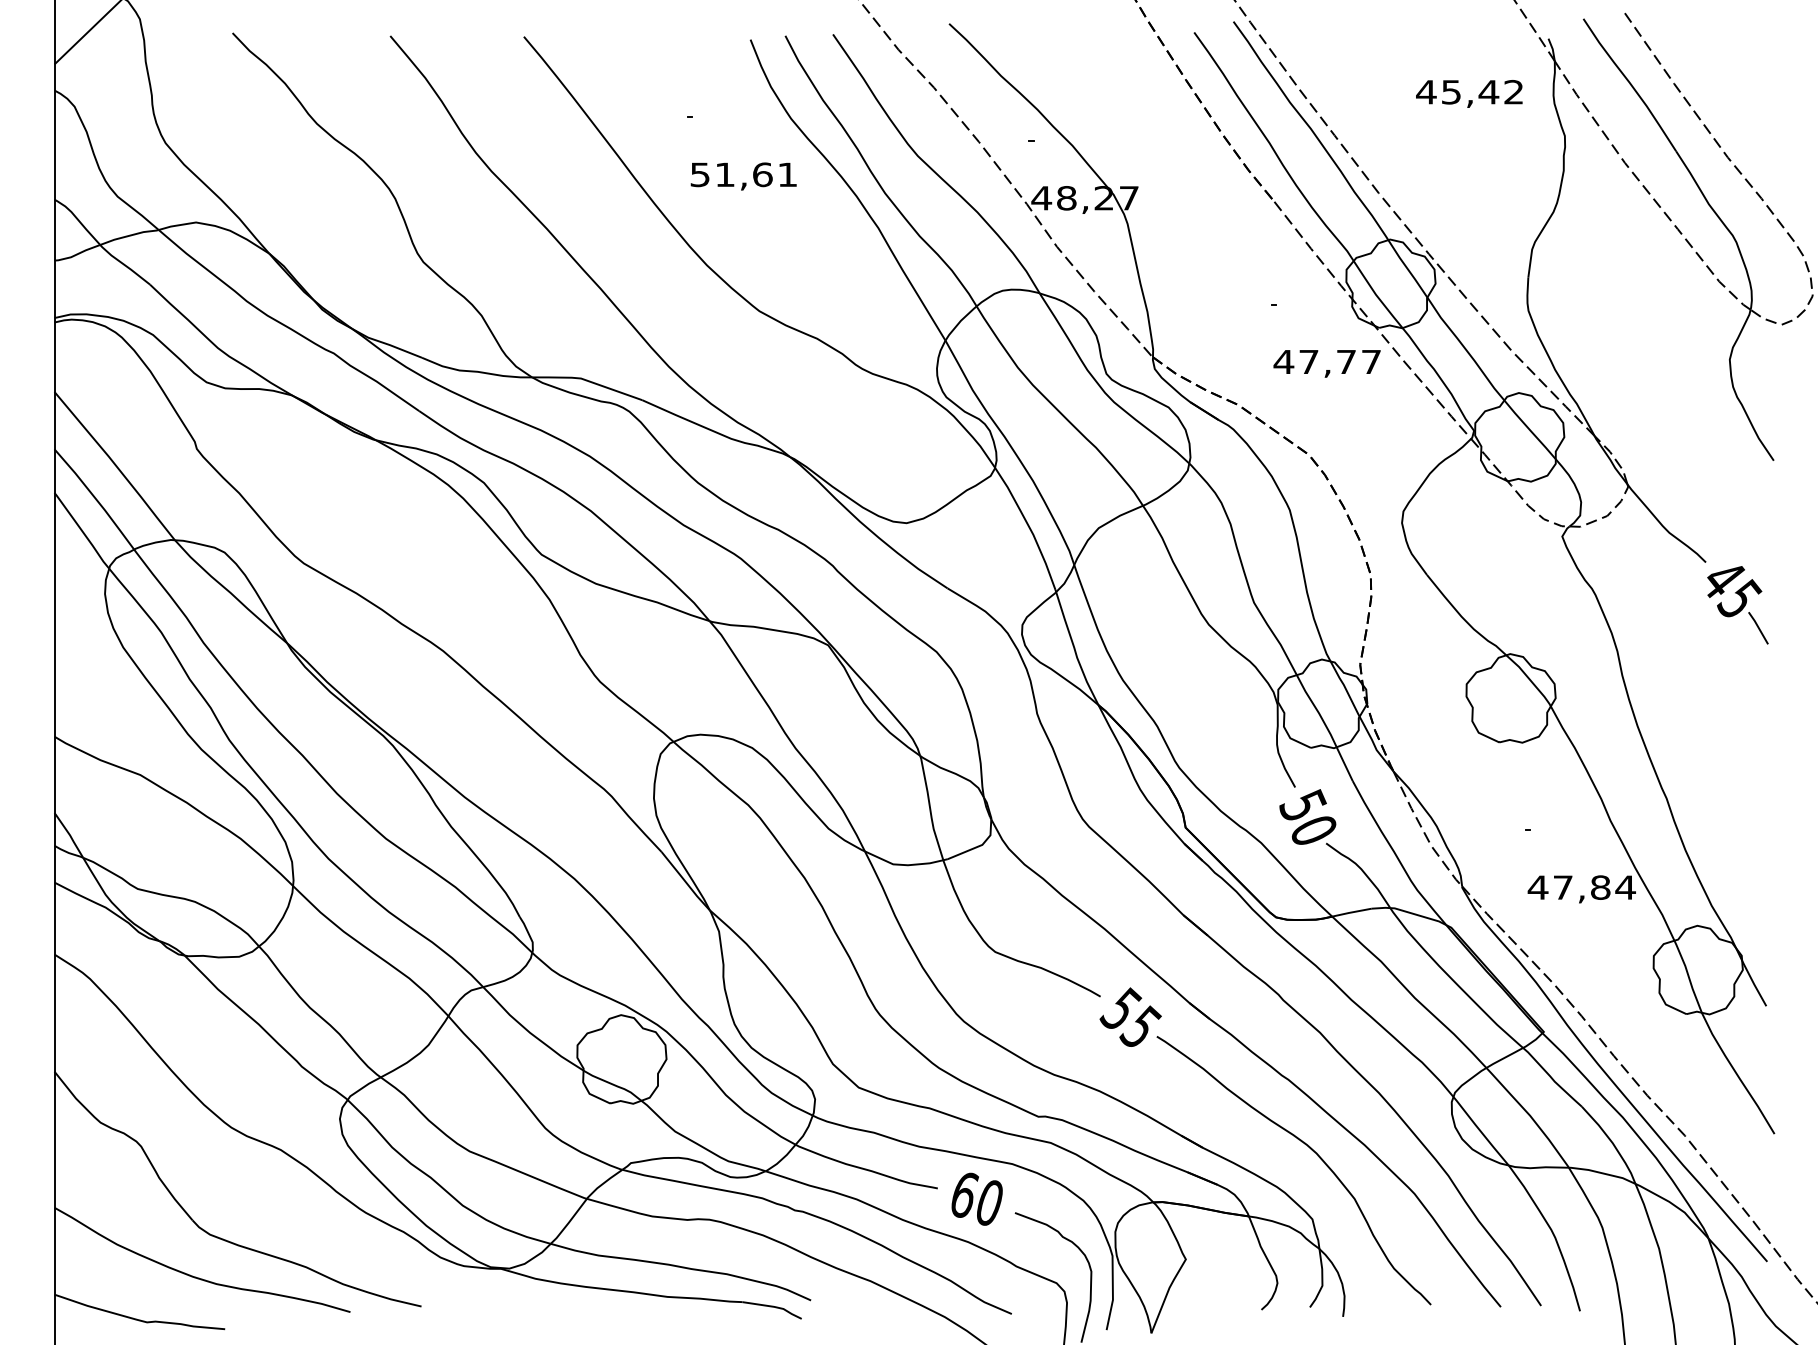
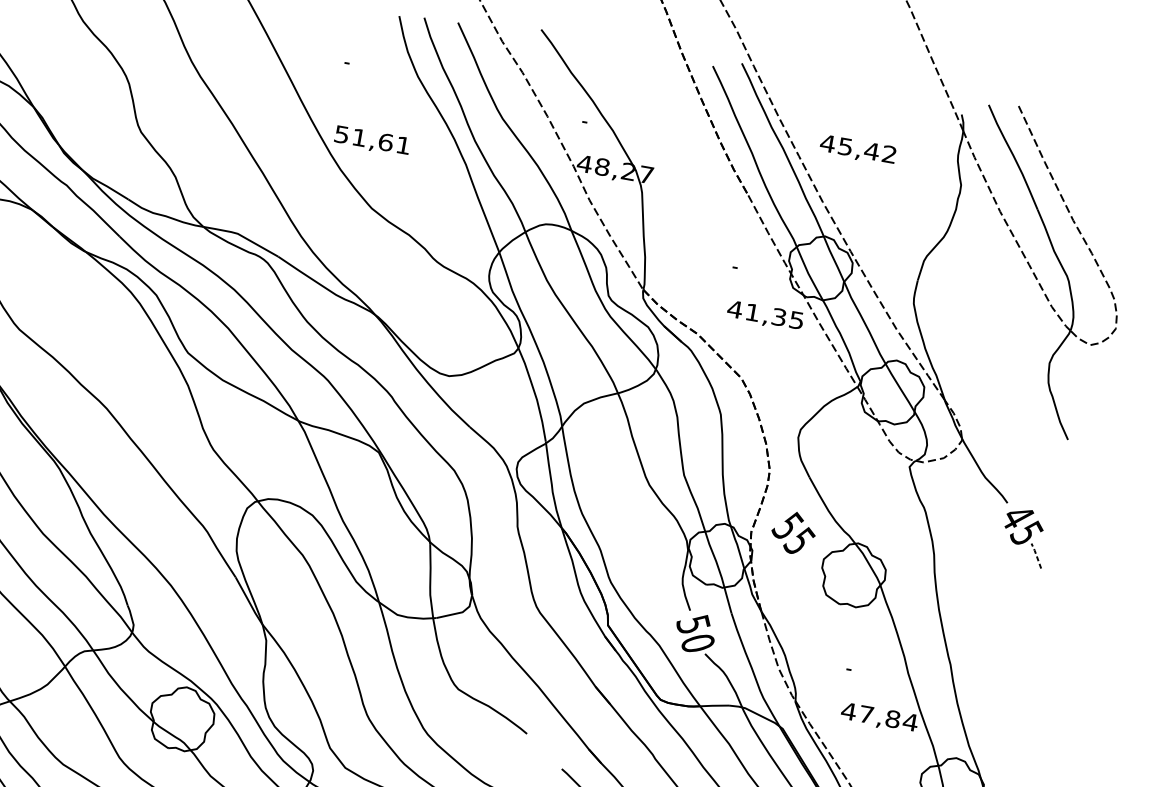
text: (1469, 93) -> (858, 149), moved
text: (743, 176) -> (372, 141), moved
text: (1339, 361) -> (774, 316), 47,77 -> 41,35
line: (1758, 627) -> (1036, 555), solid -> dashed
text: (1130, 1016) -> (793, 532), moved

